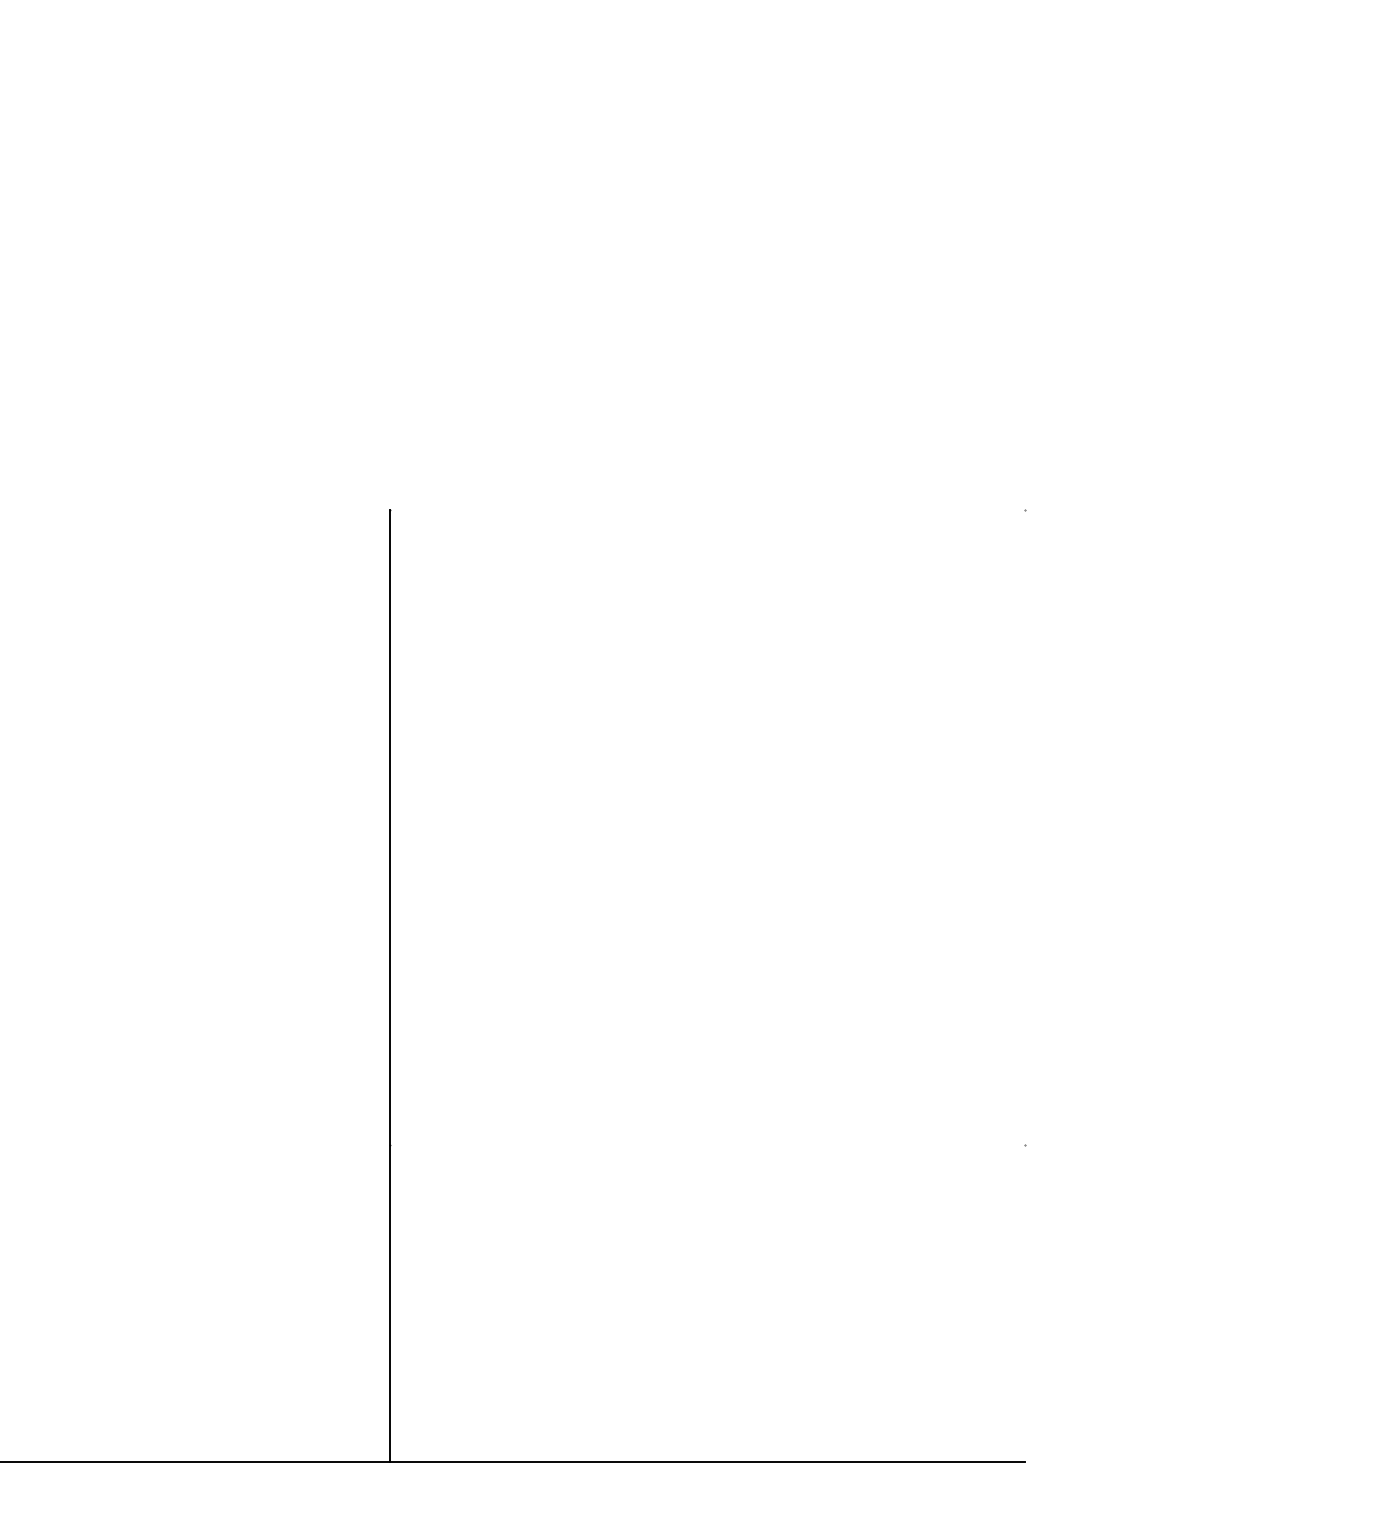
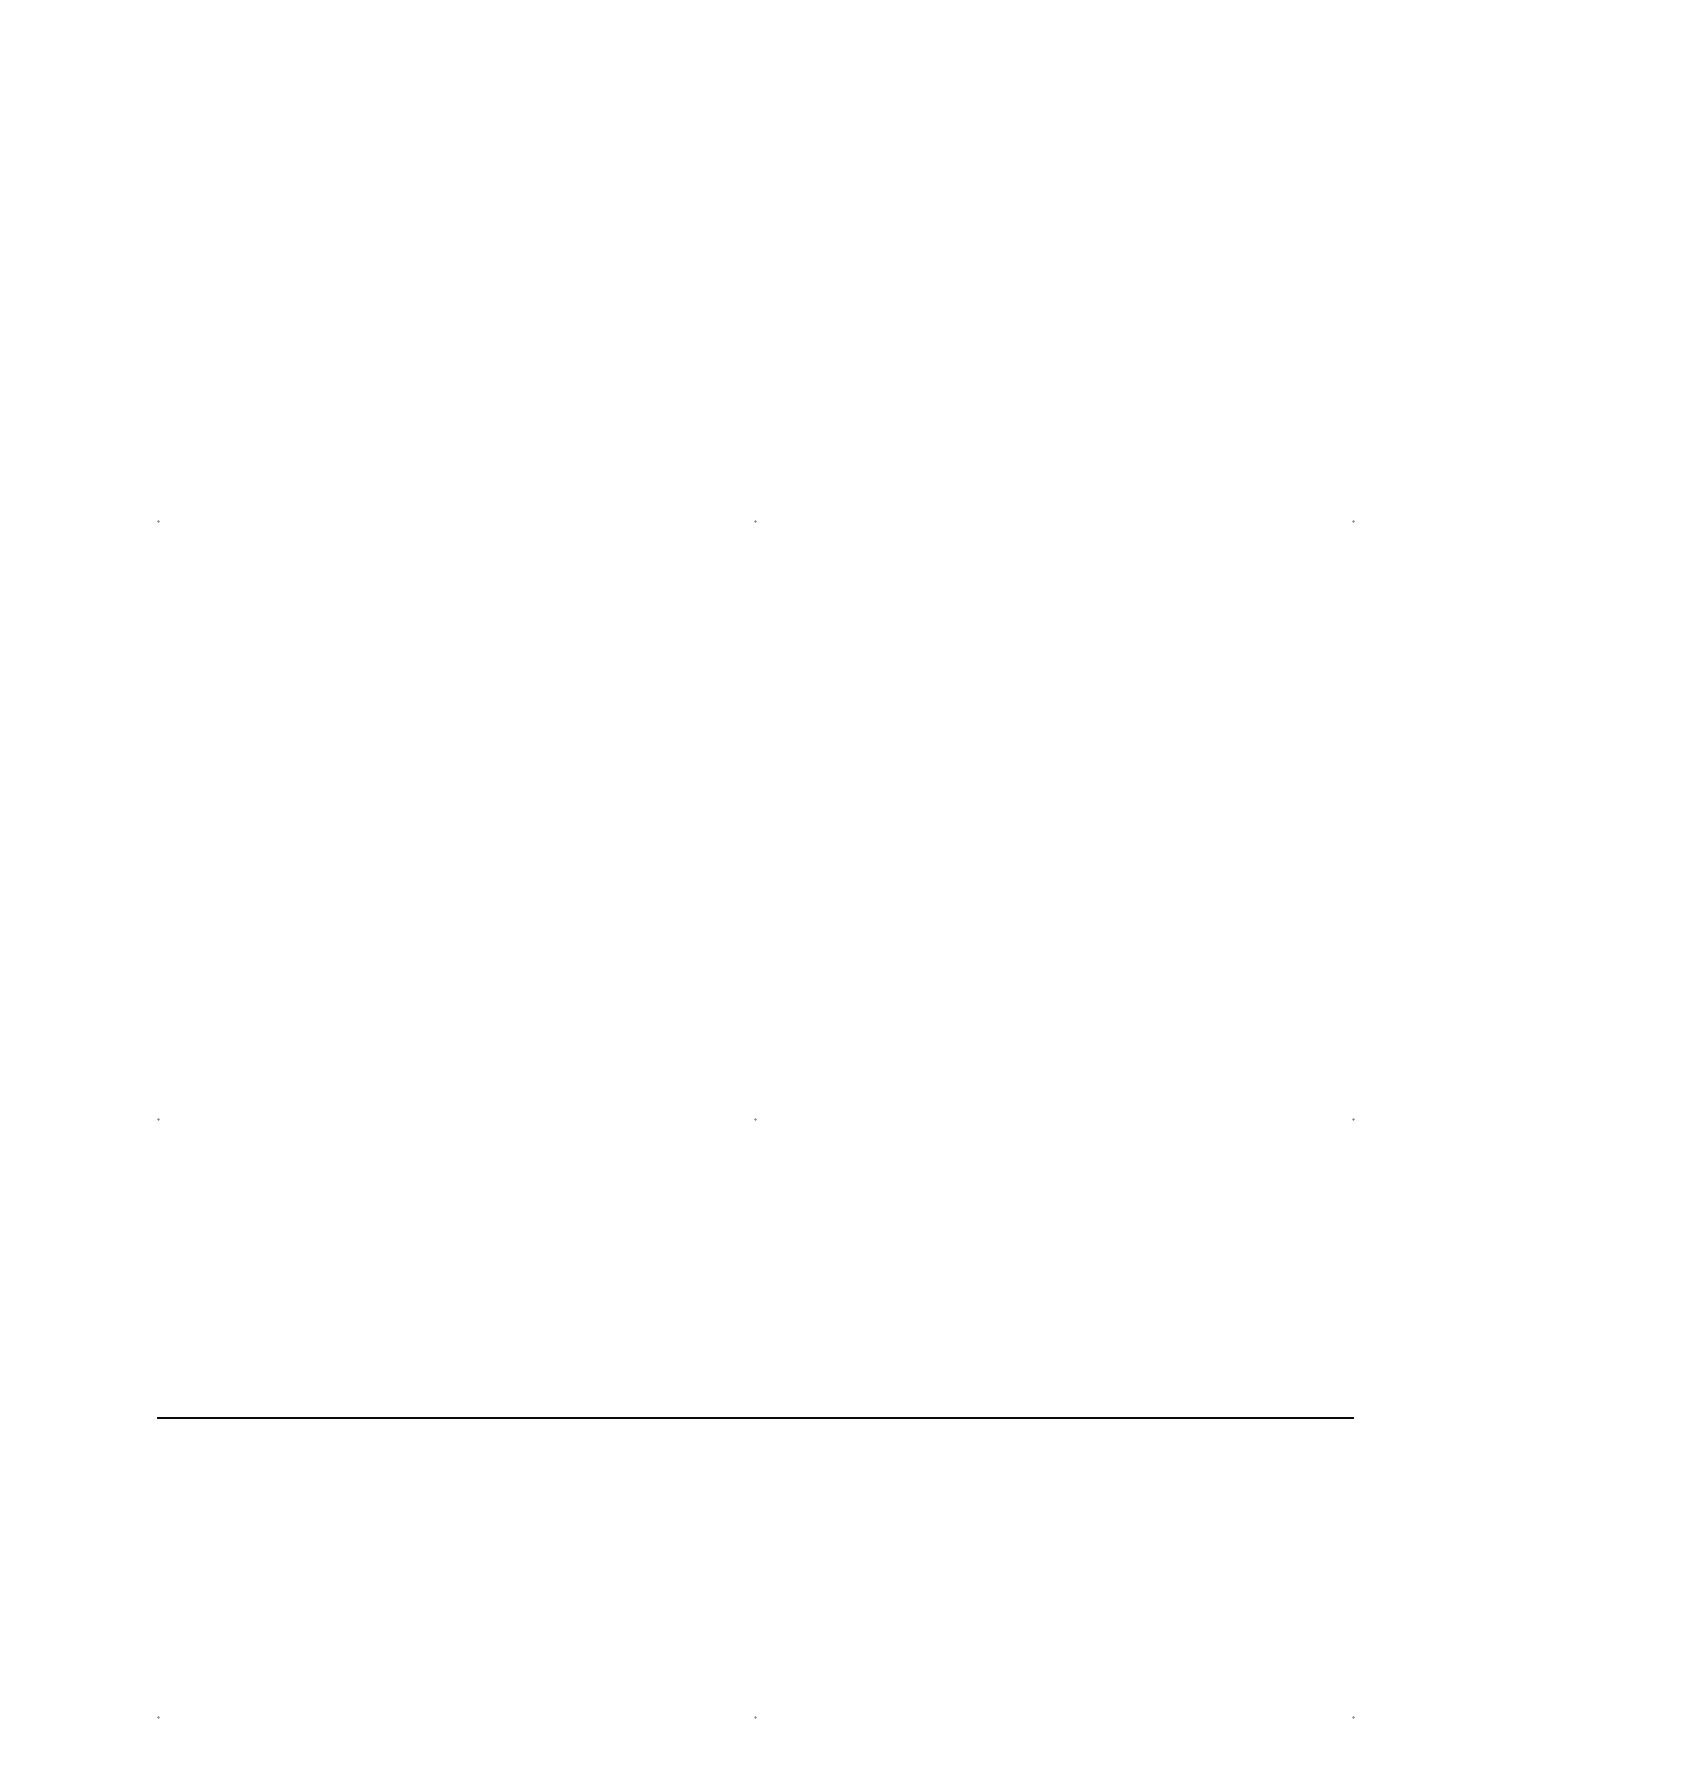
line: (390, 985) -> (755, 969), removed

